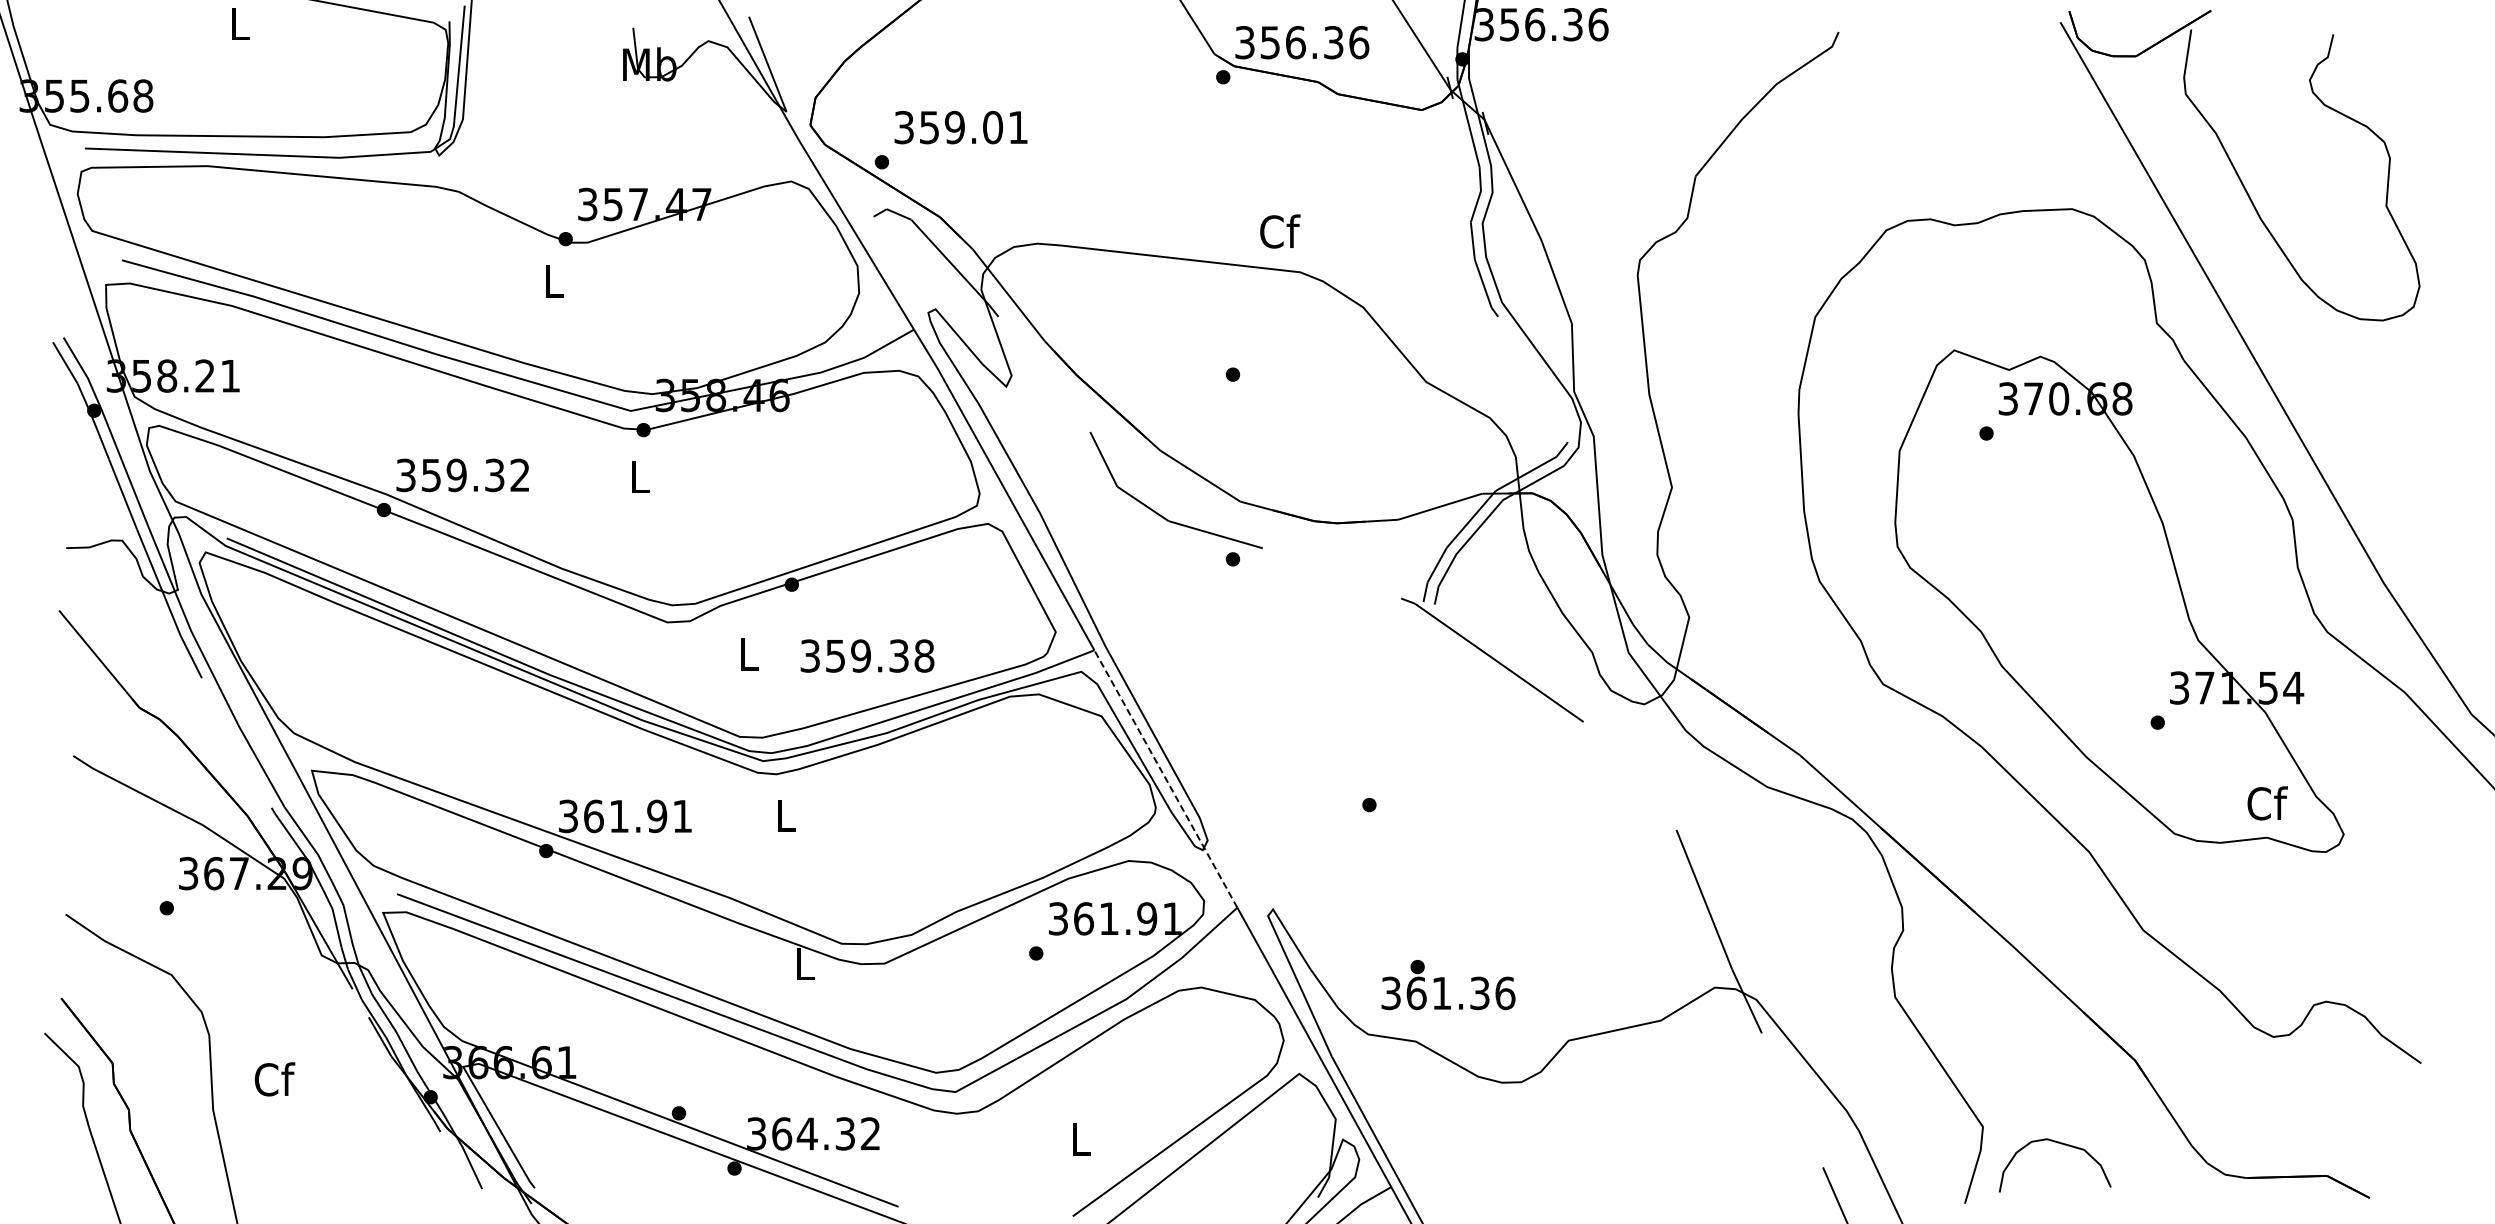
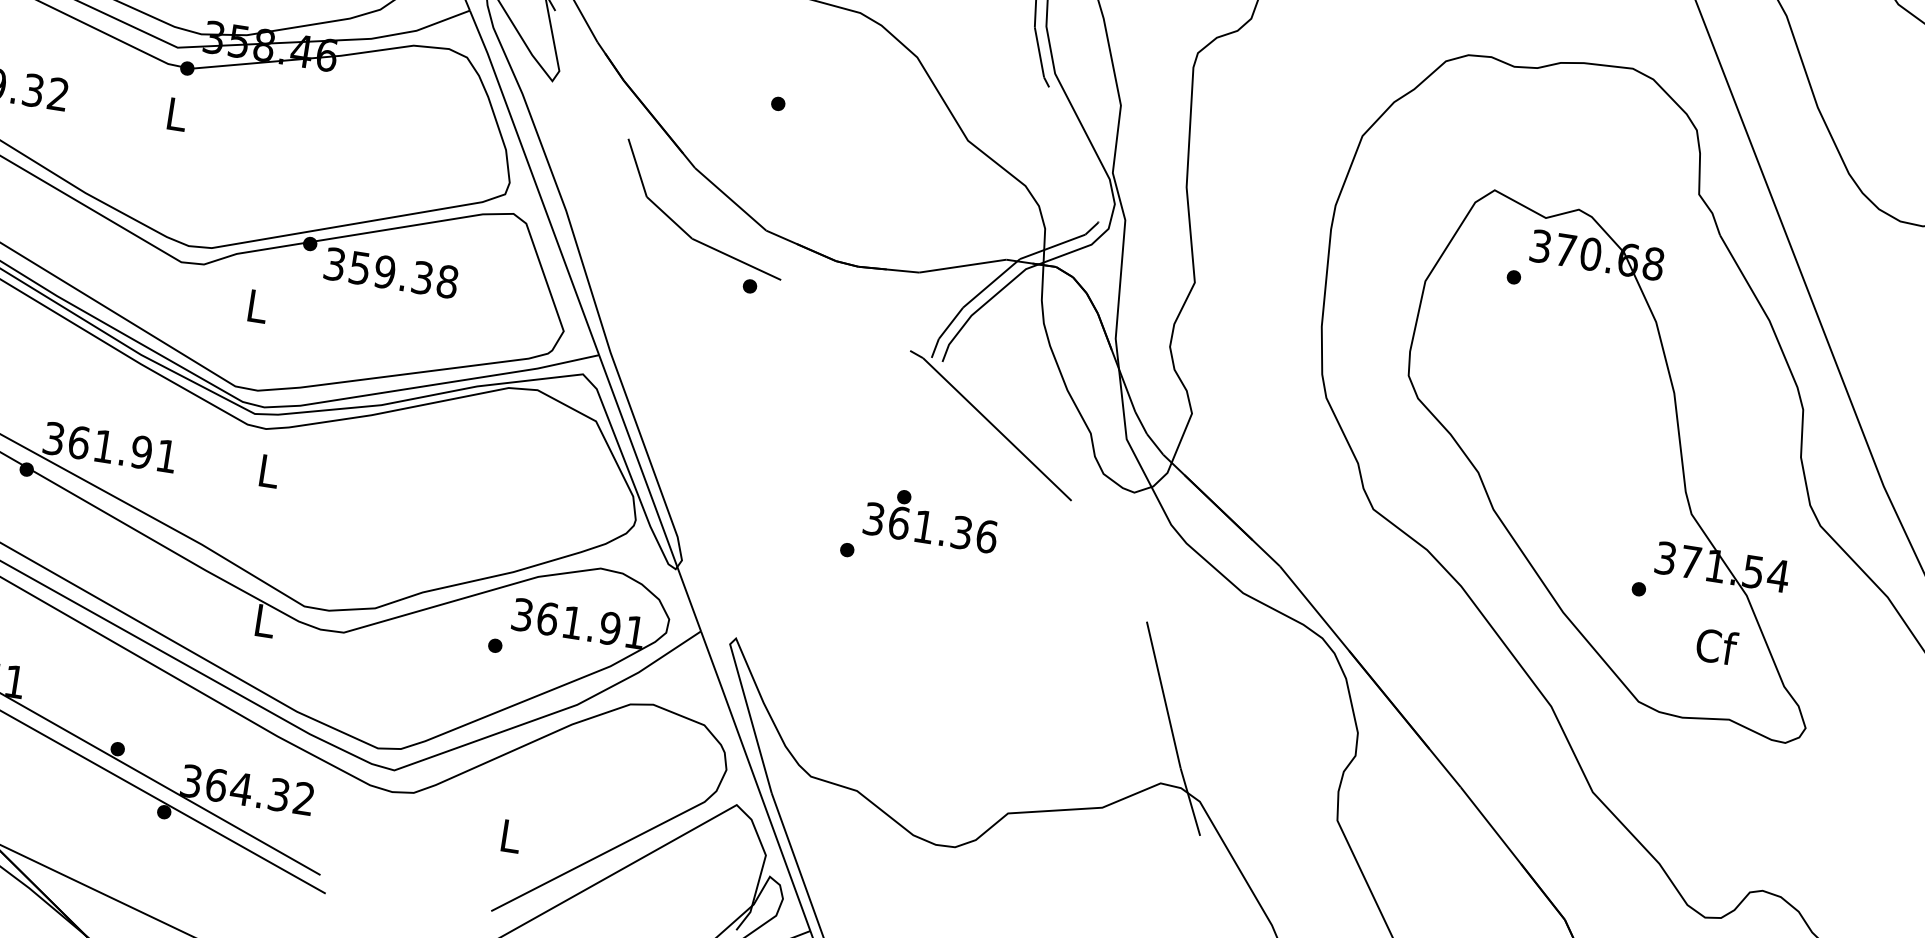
text: (867, 655) -> (391, 272), moved
line: (1166, 779) -> (650, 493), dashed -> solid
text: (2267, 803) -> (1716, 646), moved
text: (1448, 985) -> (931, 520), moved

